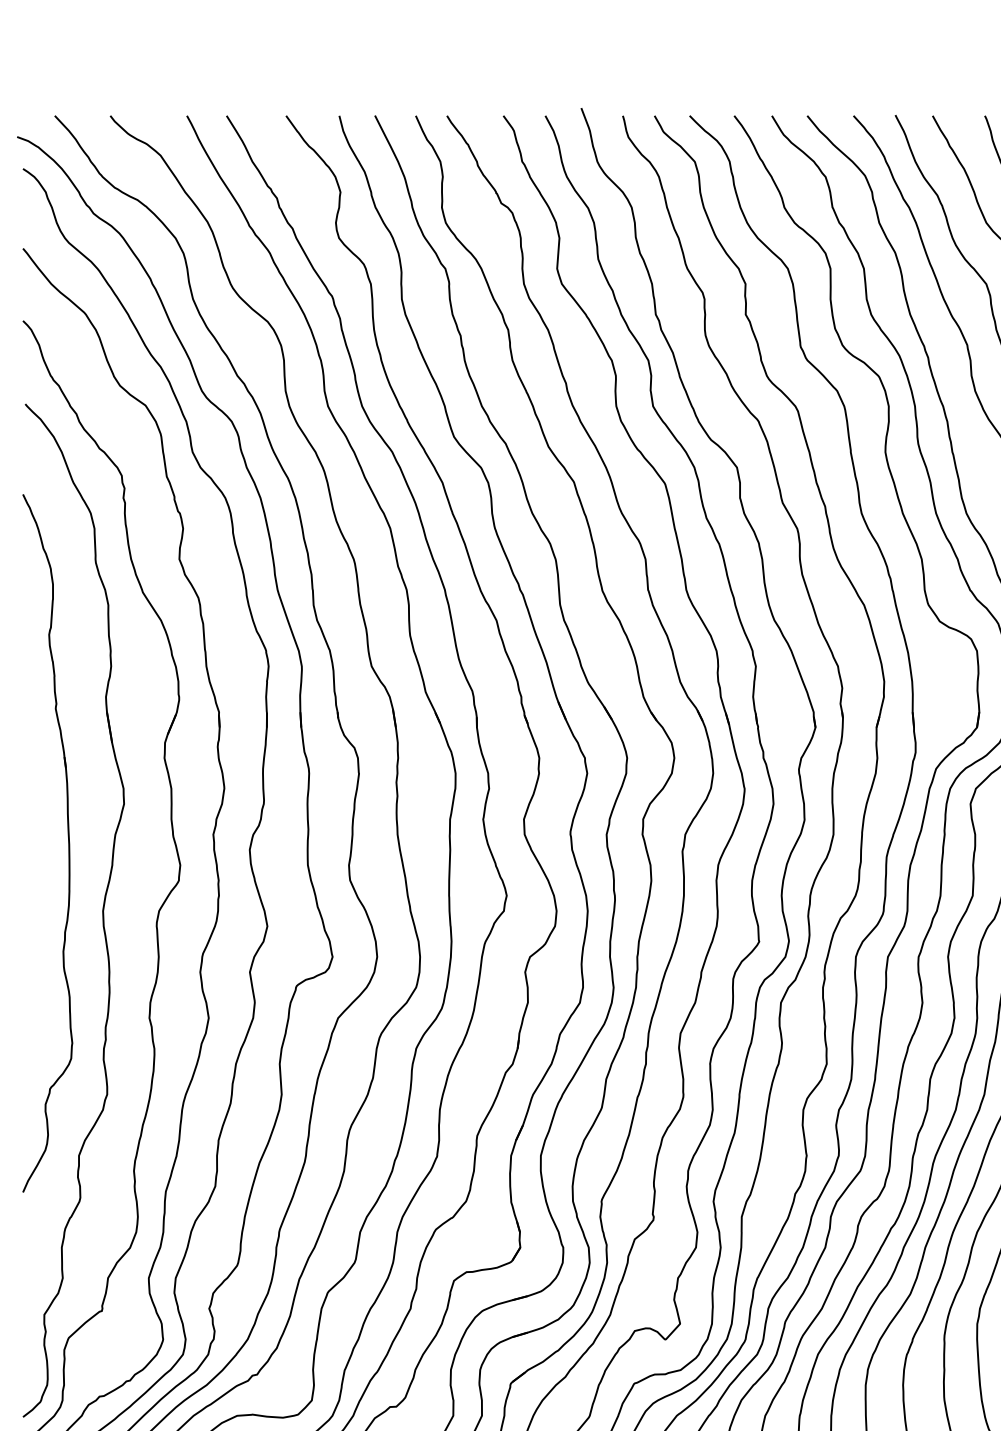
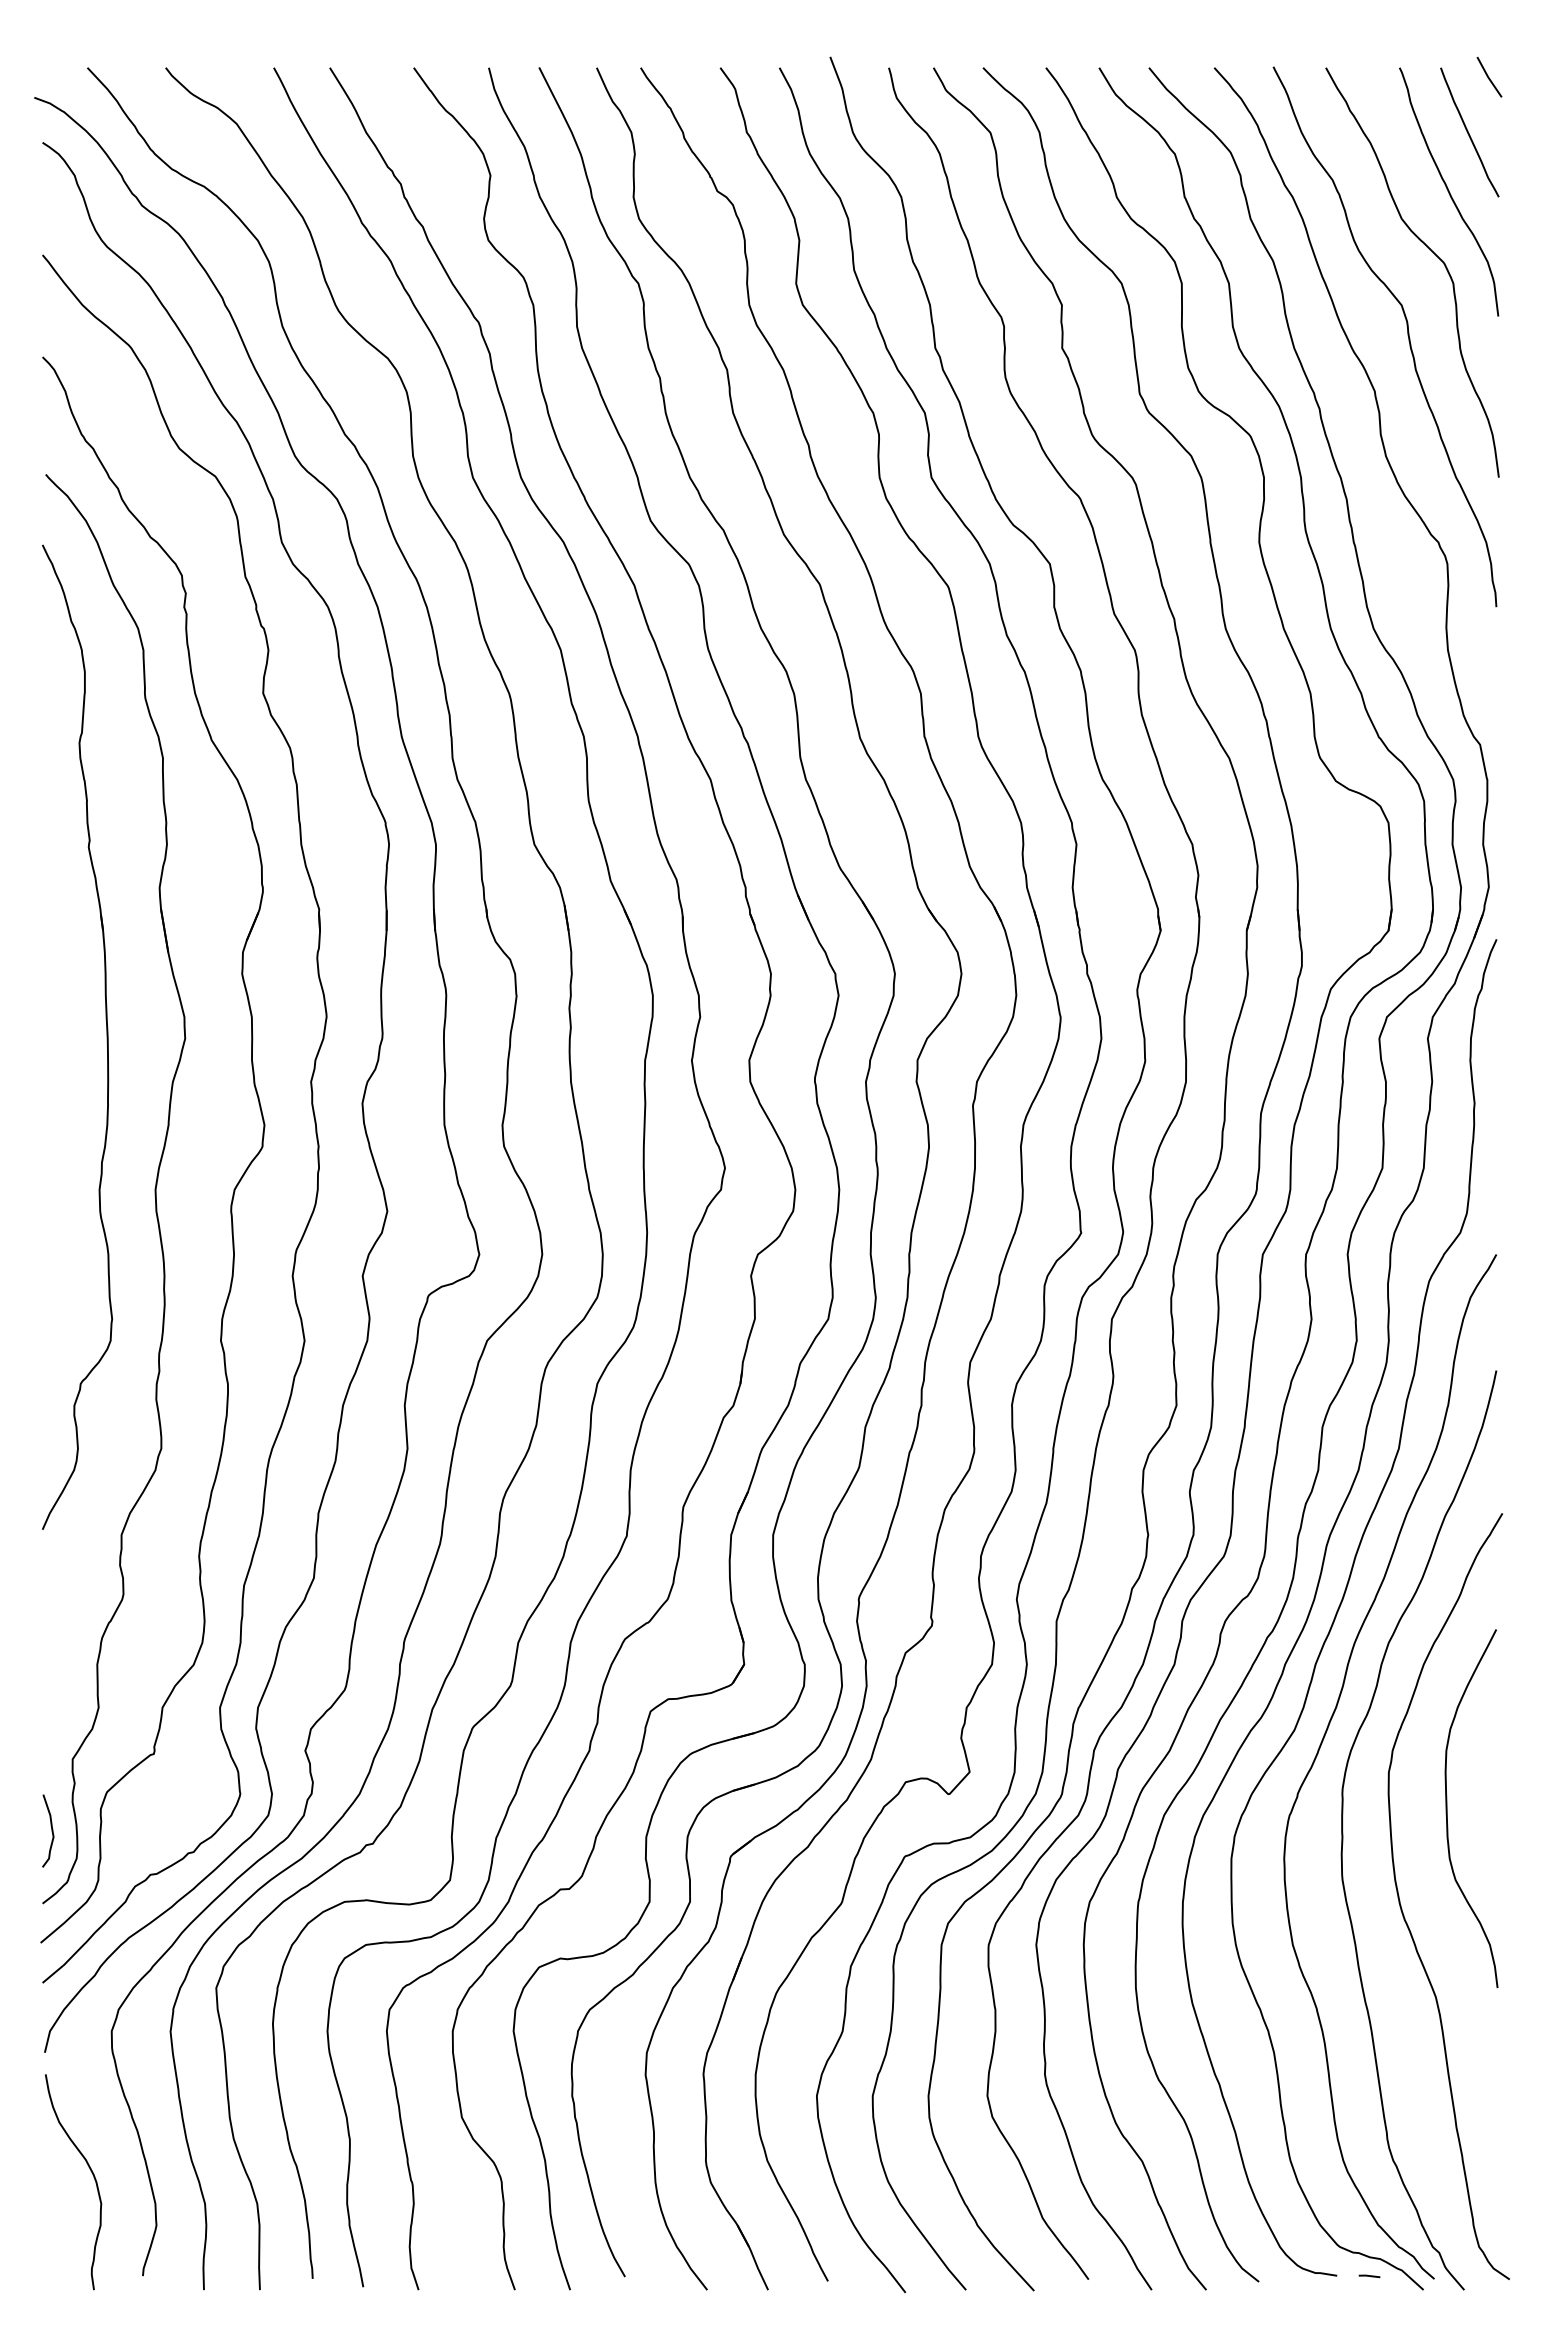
part: (68, 842) -> (106, 1036), moved
curve: (29, 1365) -> (51, 1830), added

